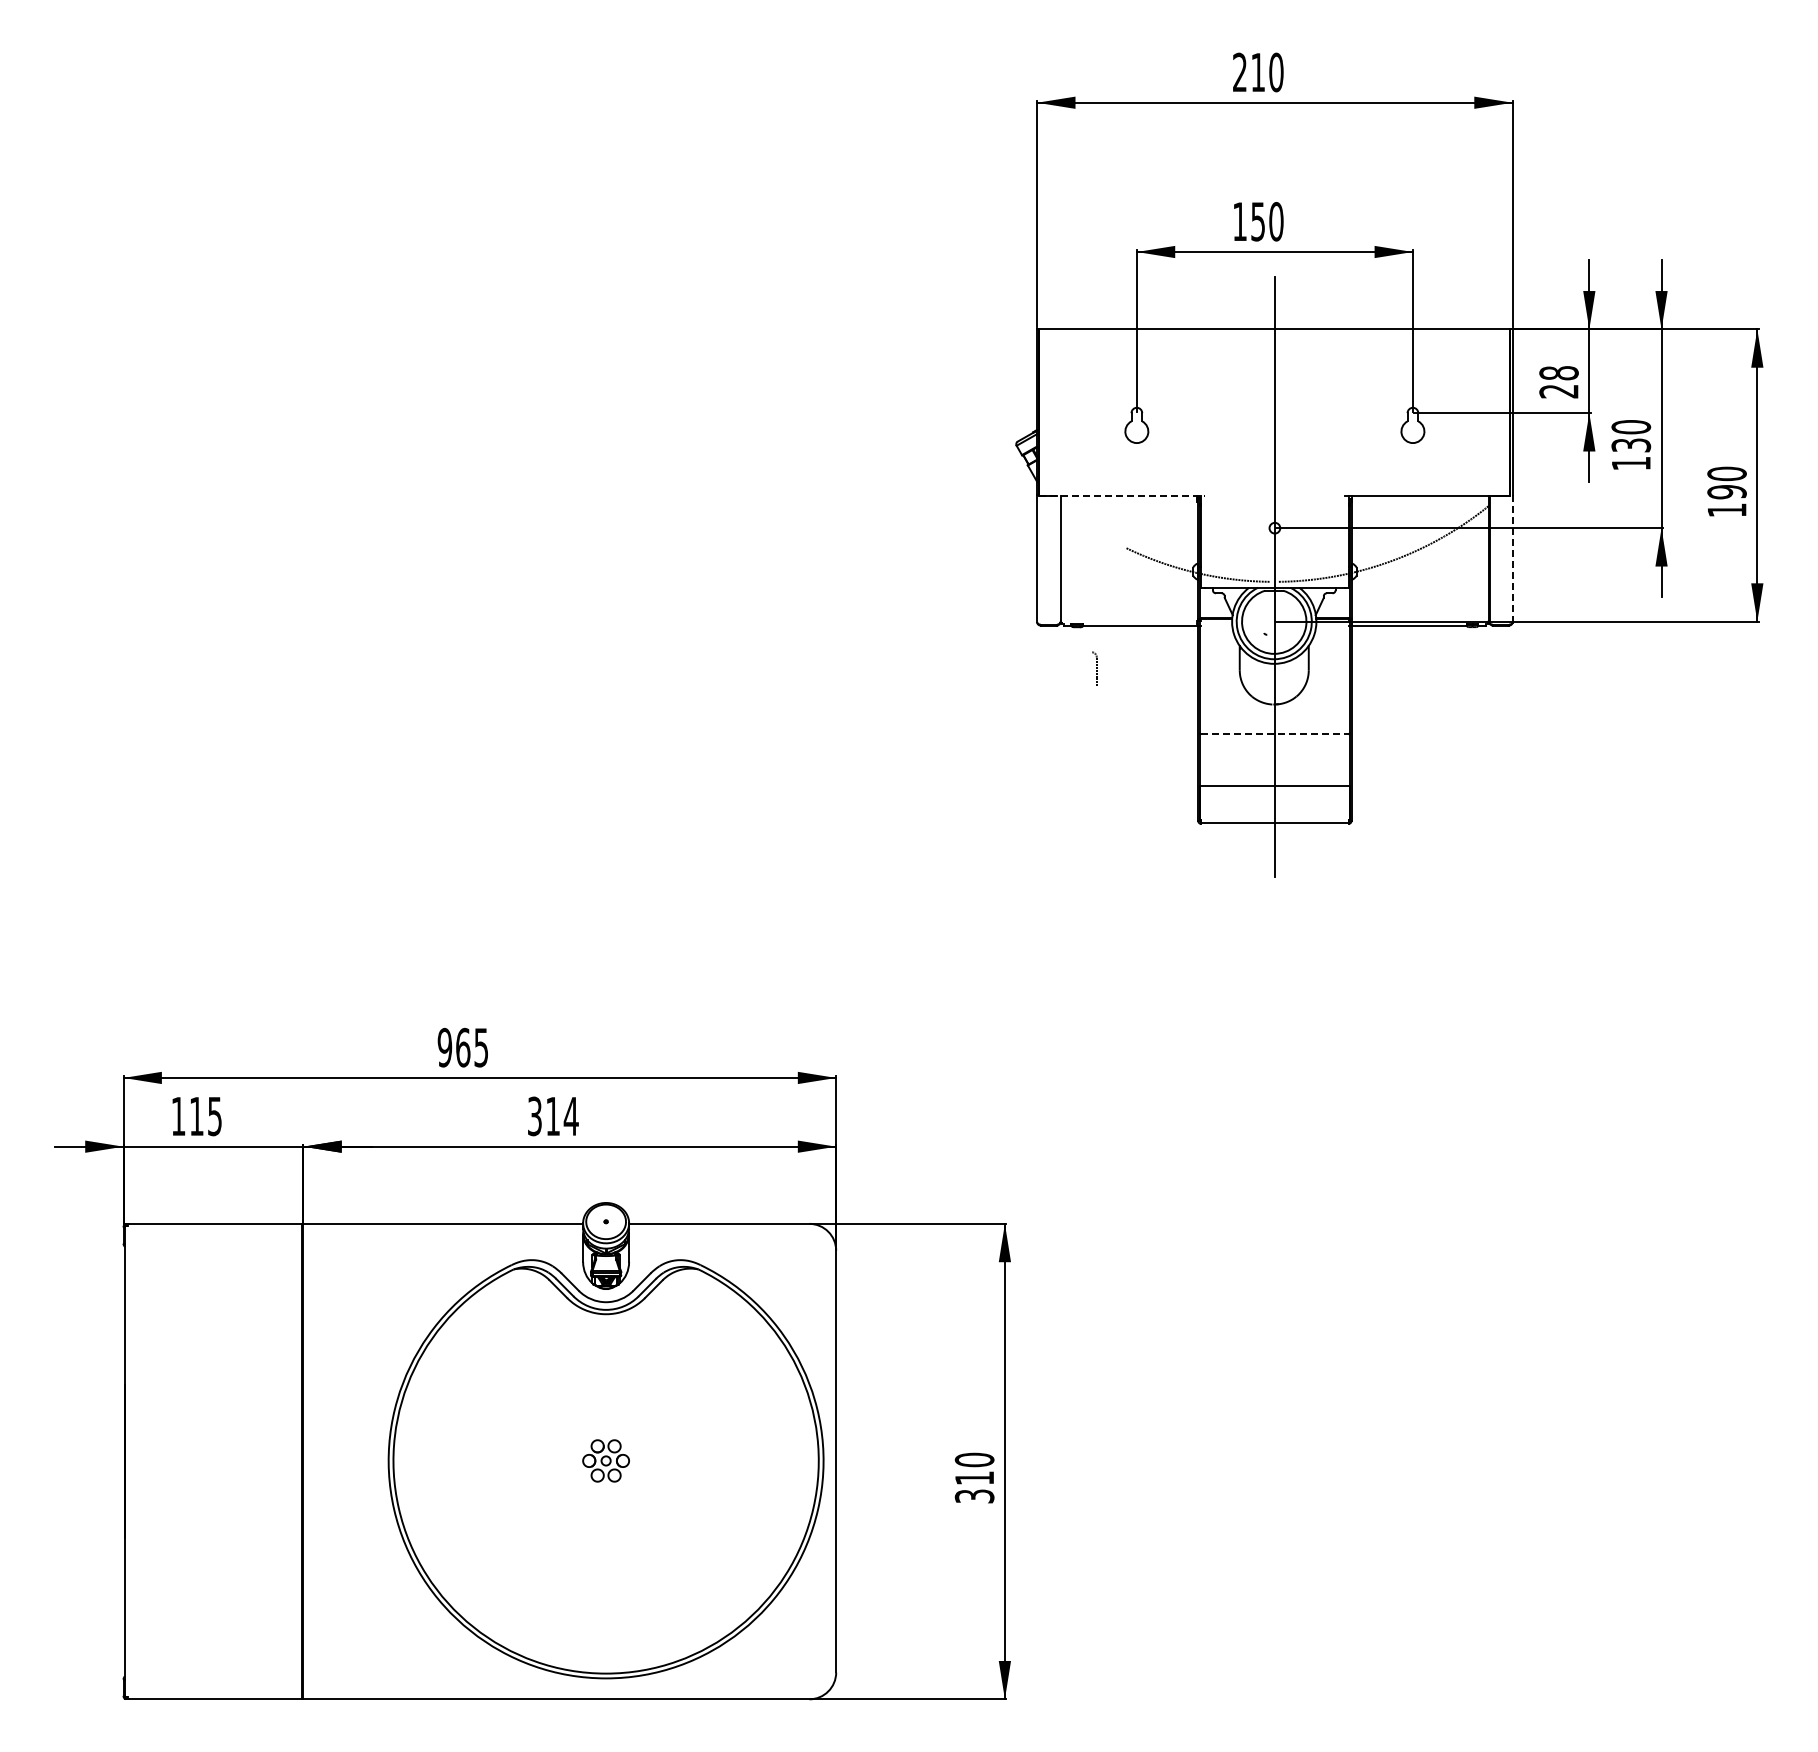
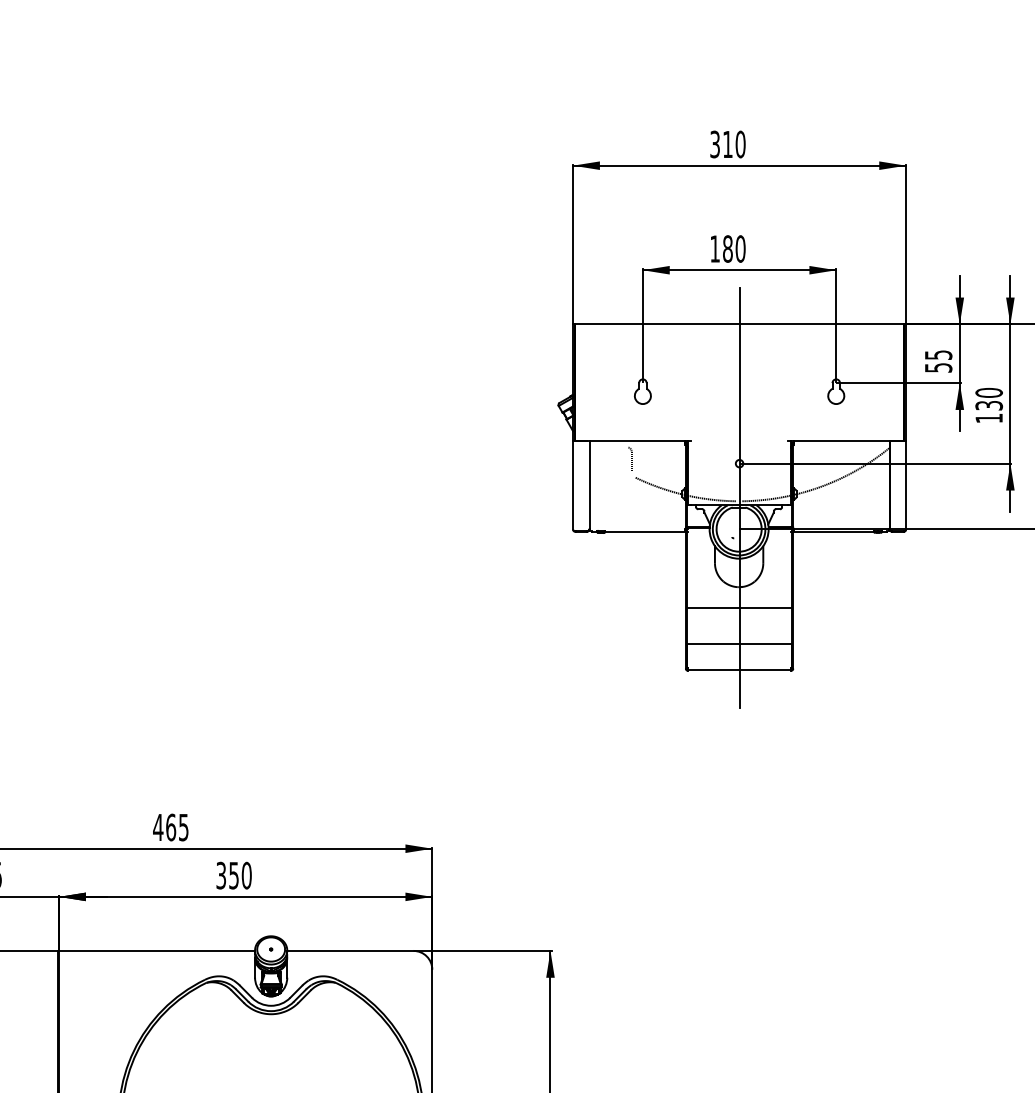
text: (1239, 72) -> (714, 144), 210 -> 310
text: (1258, 221) -> (728, 248), 150 -> 180
text: (1558, 382) -> (938, 361), 28 -> 55
line: (1122, 495) -> (632, 440), dashed -> solid
line: (1512, 559) -> (905, 485), dashed -> solid
part: (1094, 668) -> (630, 458), moved
line: (1274, 733) -> (739, 607), dashed -> solid
text: (444, 1047) -> (157, 827), 965 -> 465
text: (562, 1116) -> (240, 875), 314 -> 350

